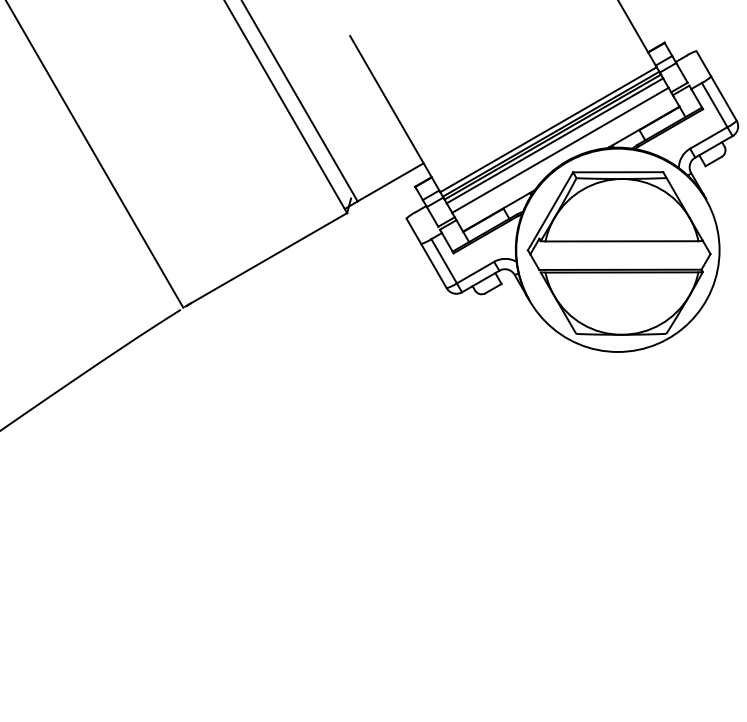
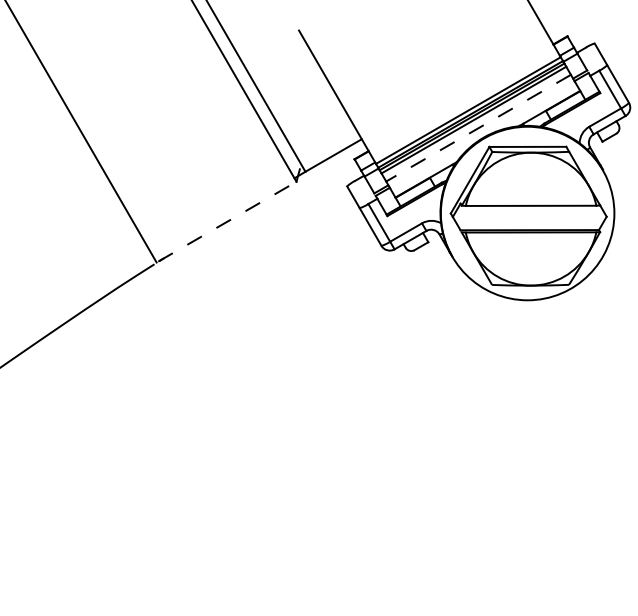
line: (560, 150) -> (478, 128), solid -> dashed
line: (266, 259) -> (227, 221), solid -> dashed

